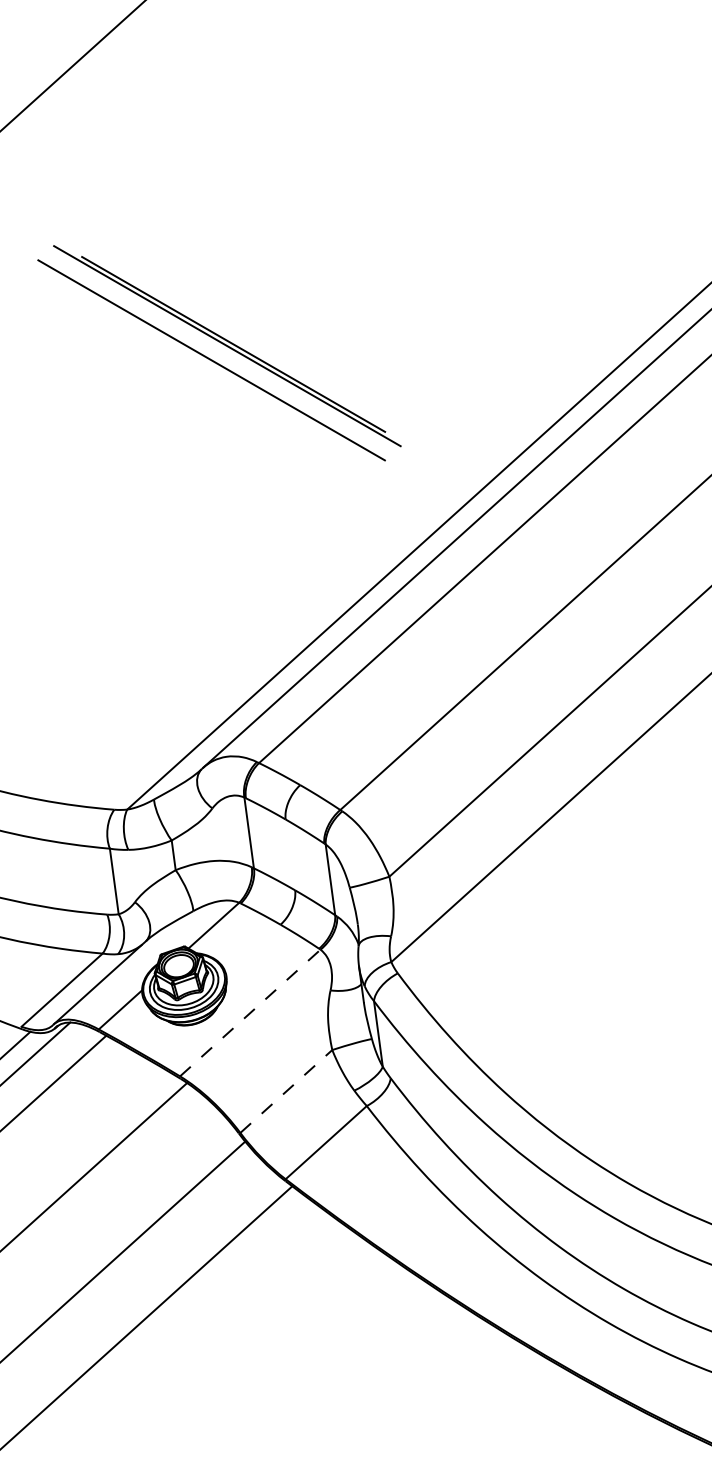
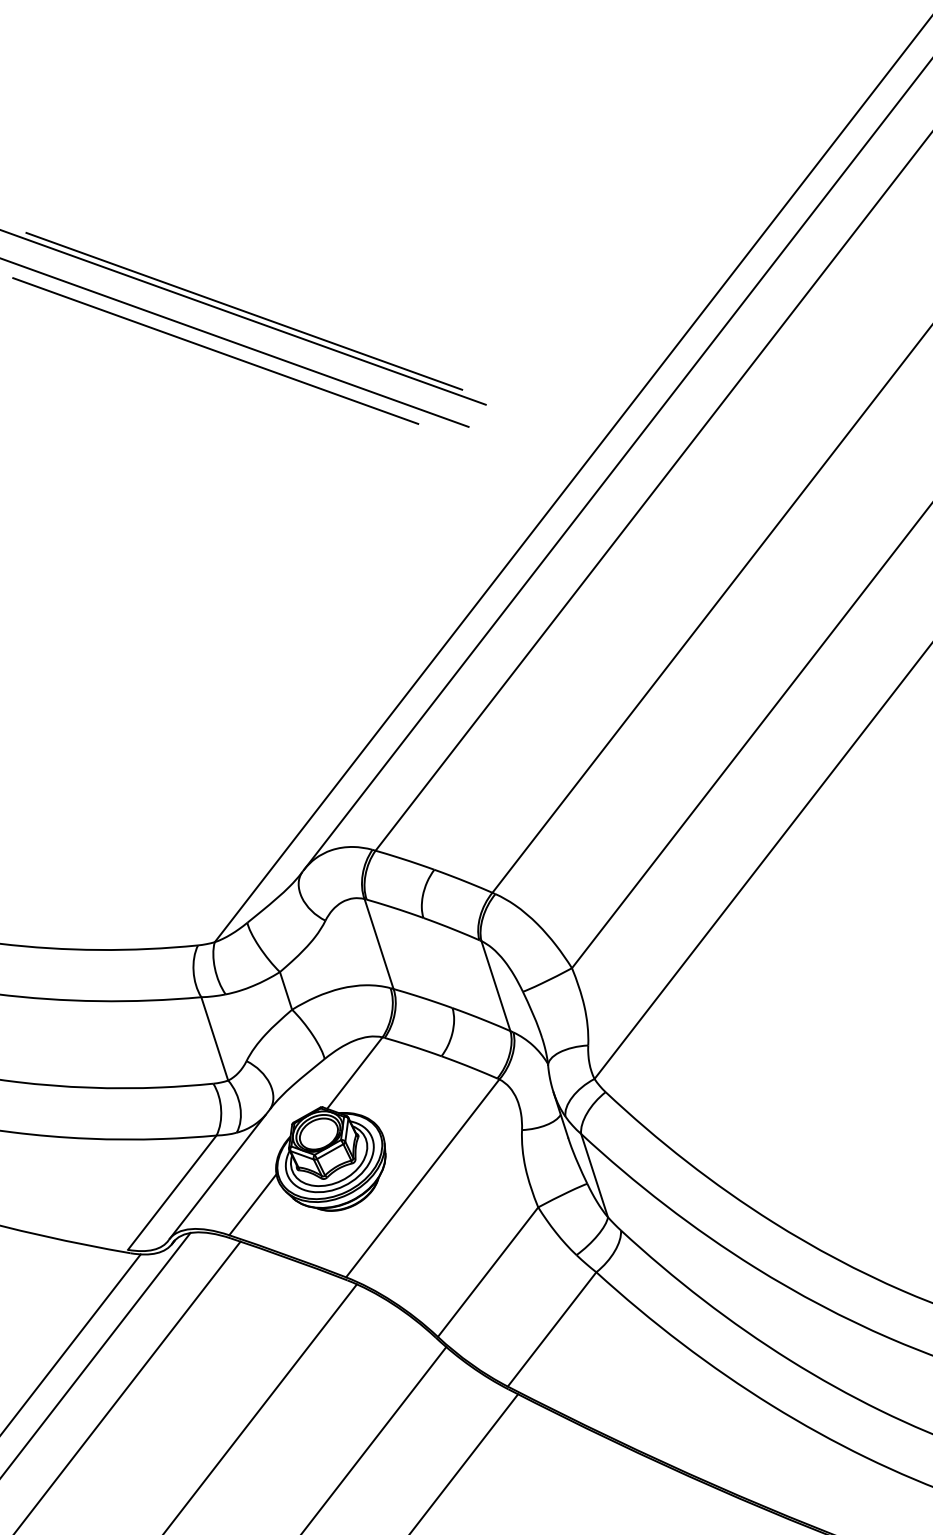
line: (206, 369) -> (214, 350), added
line: (250, 1013) -> (423, 1178), dashed -> solid
line: (286, 1091) -> (488, 1272), dashed -> solid

